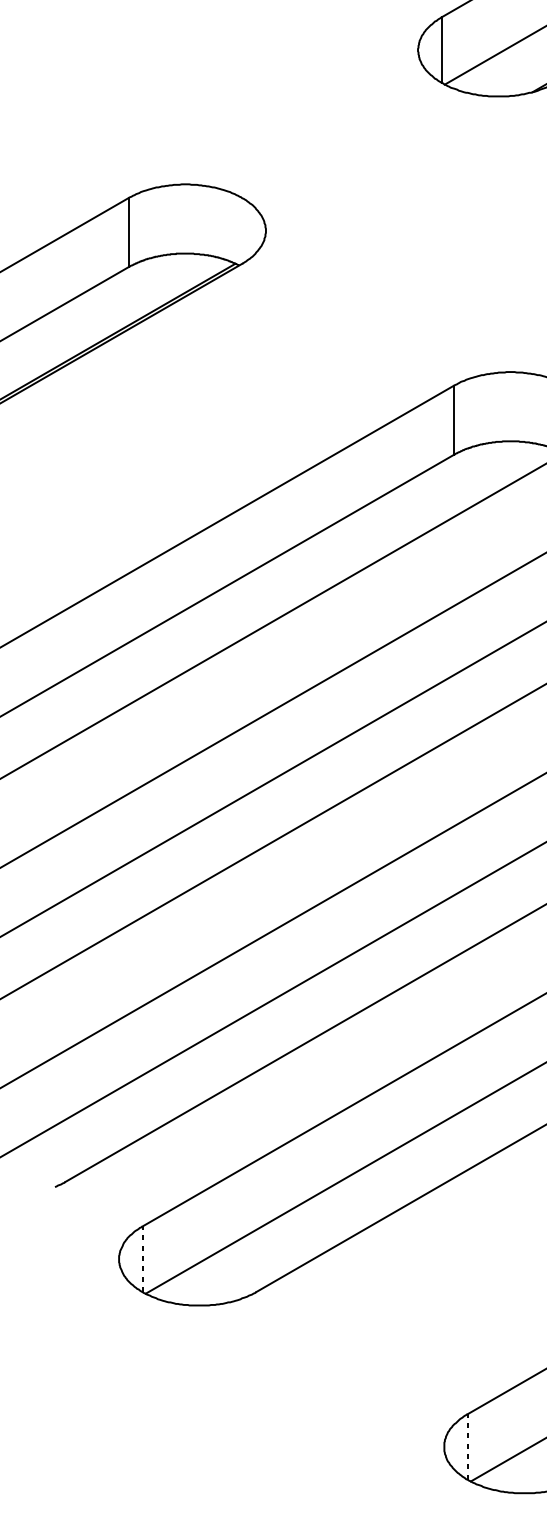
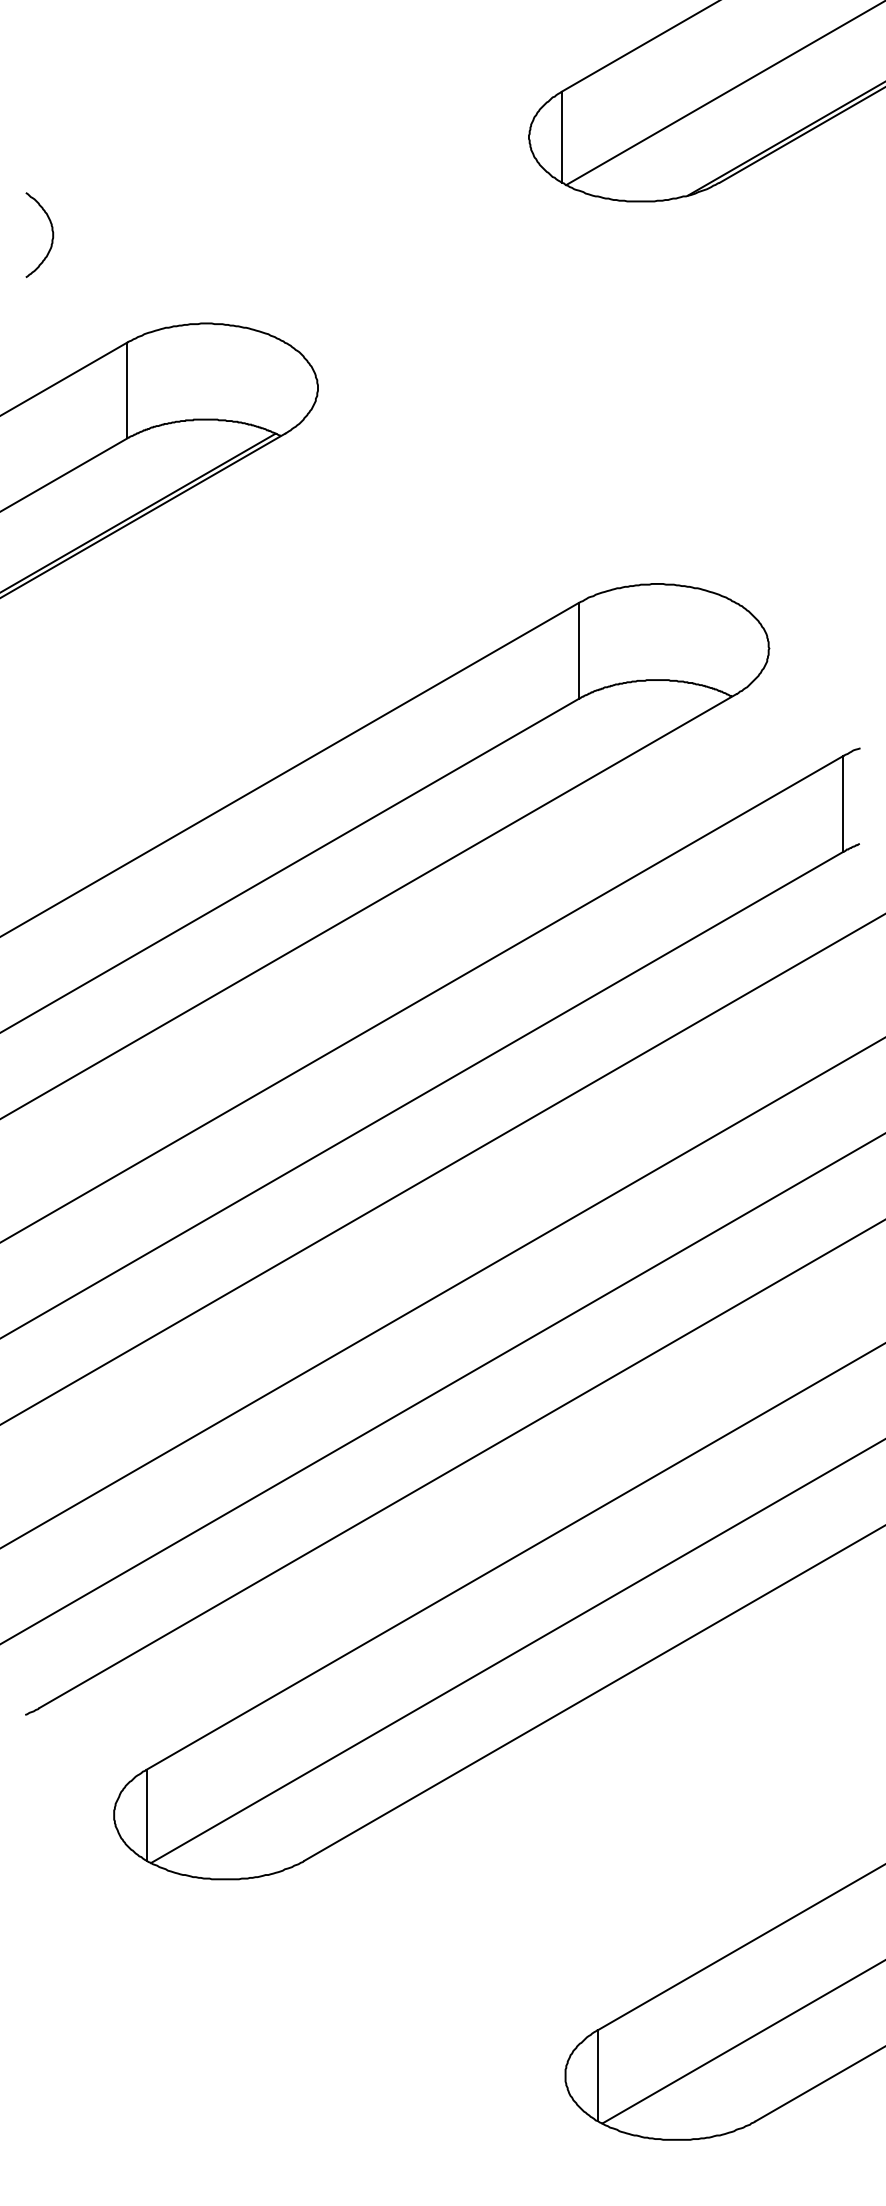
curve: (73, 117) -> (51, 230), added
line: (142, 1259) -> (146, 1815), dashed -> solid
line: (468, 1446) -> (598, 2075), dashed -> solid

